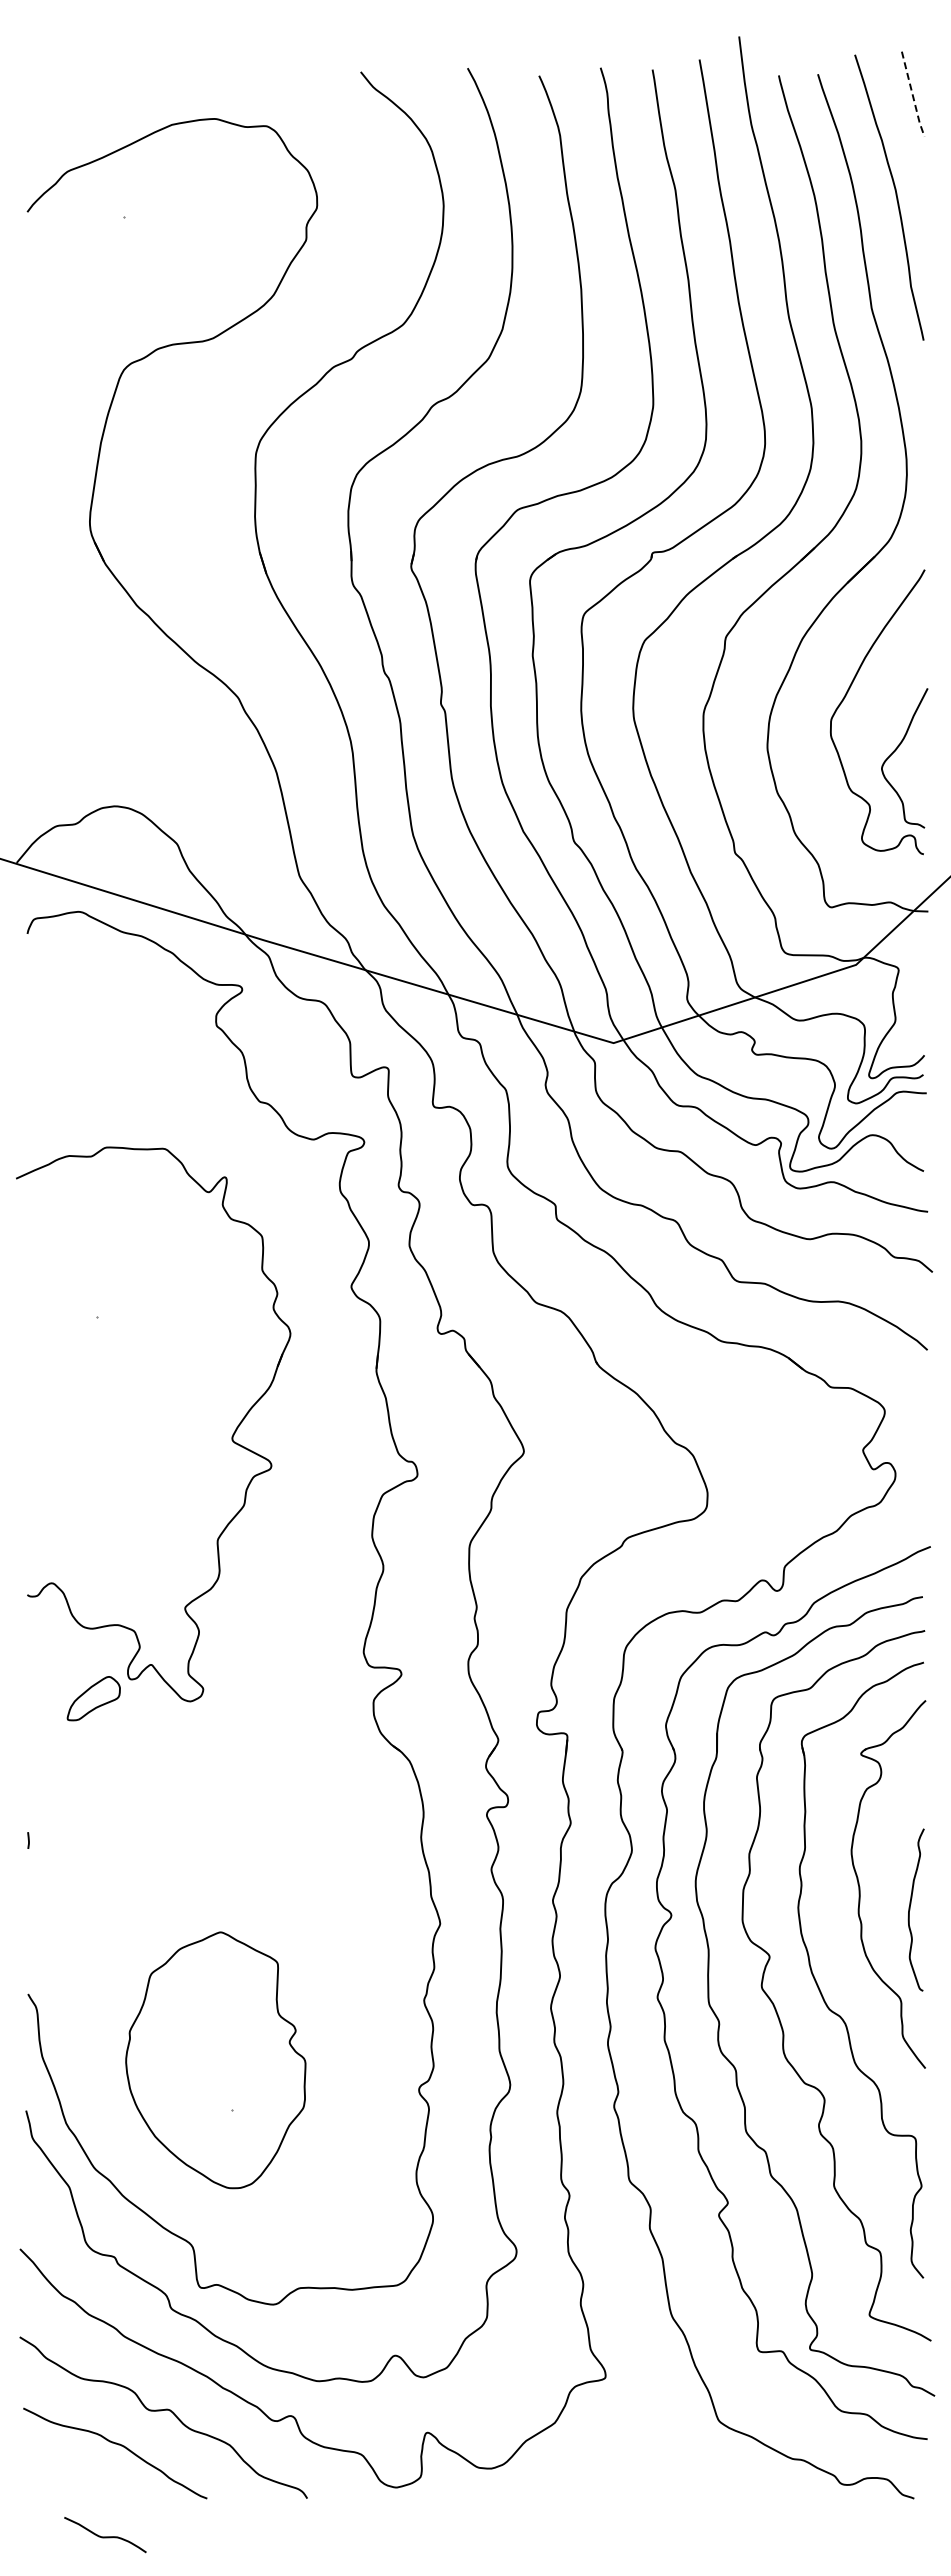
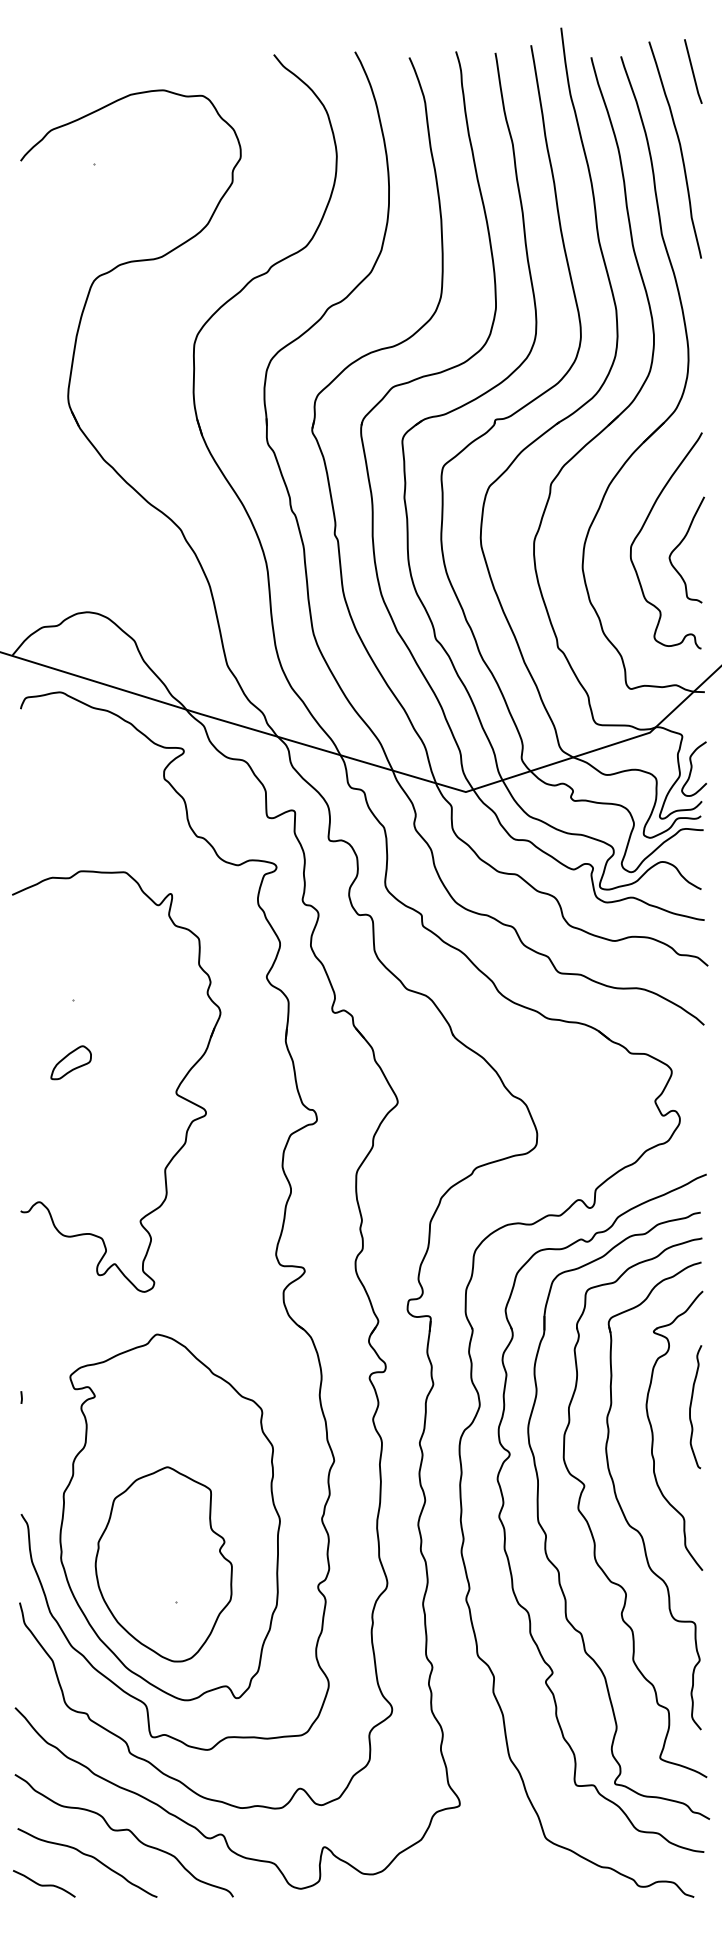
line: (912, 95) -> (692, 72), dashed -> solid
curve: (896, 750) -> (680, 544), moved
curve: (911, 1012) -> (692, 768), added
part: (93, 1698) -> (70, 1062), moved
curve: (910, 1909) -> (691, 1406), moved
part: (223, 1998) -> (169, 1517), added
curve: (105, 2536) -> (44, 1884), moved

